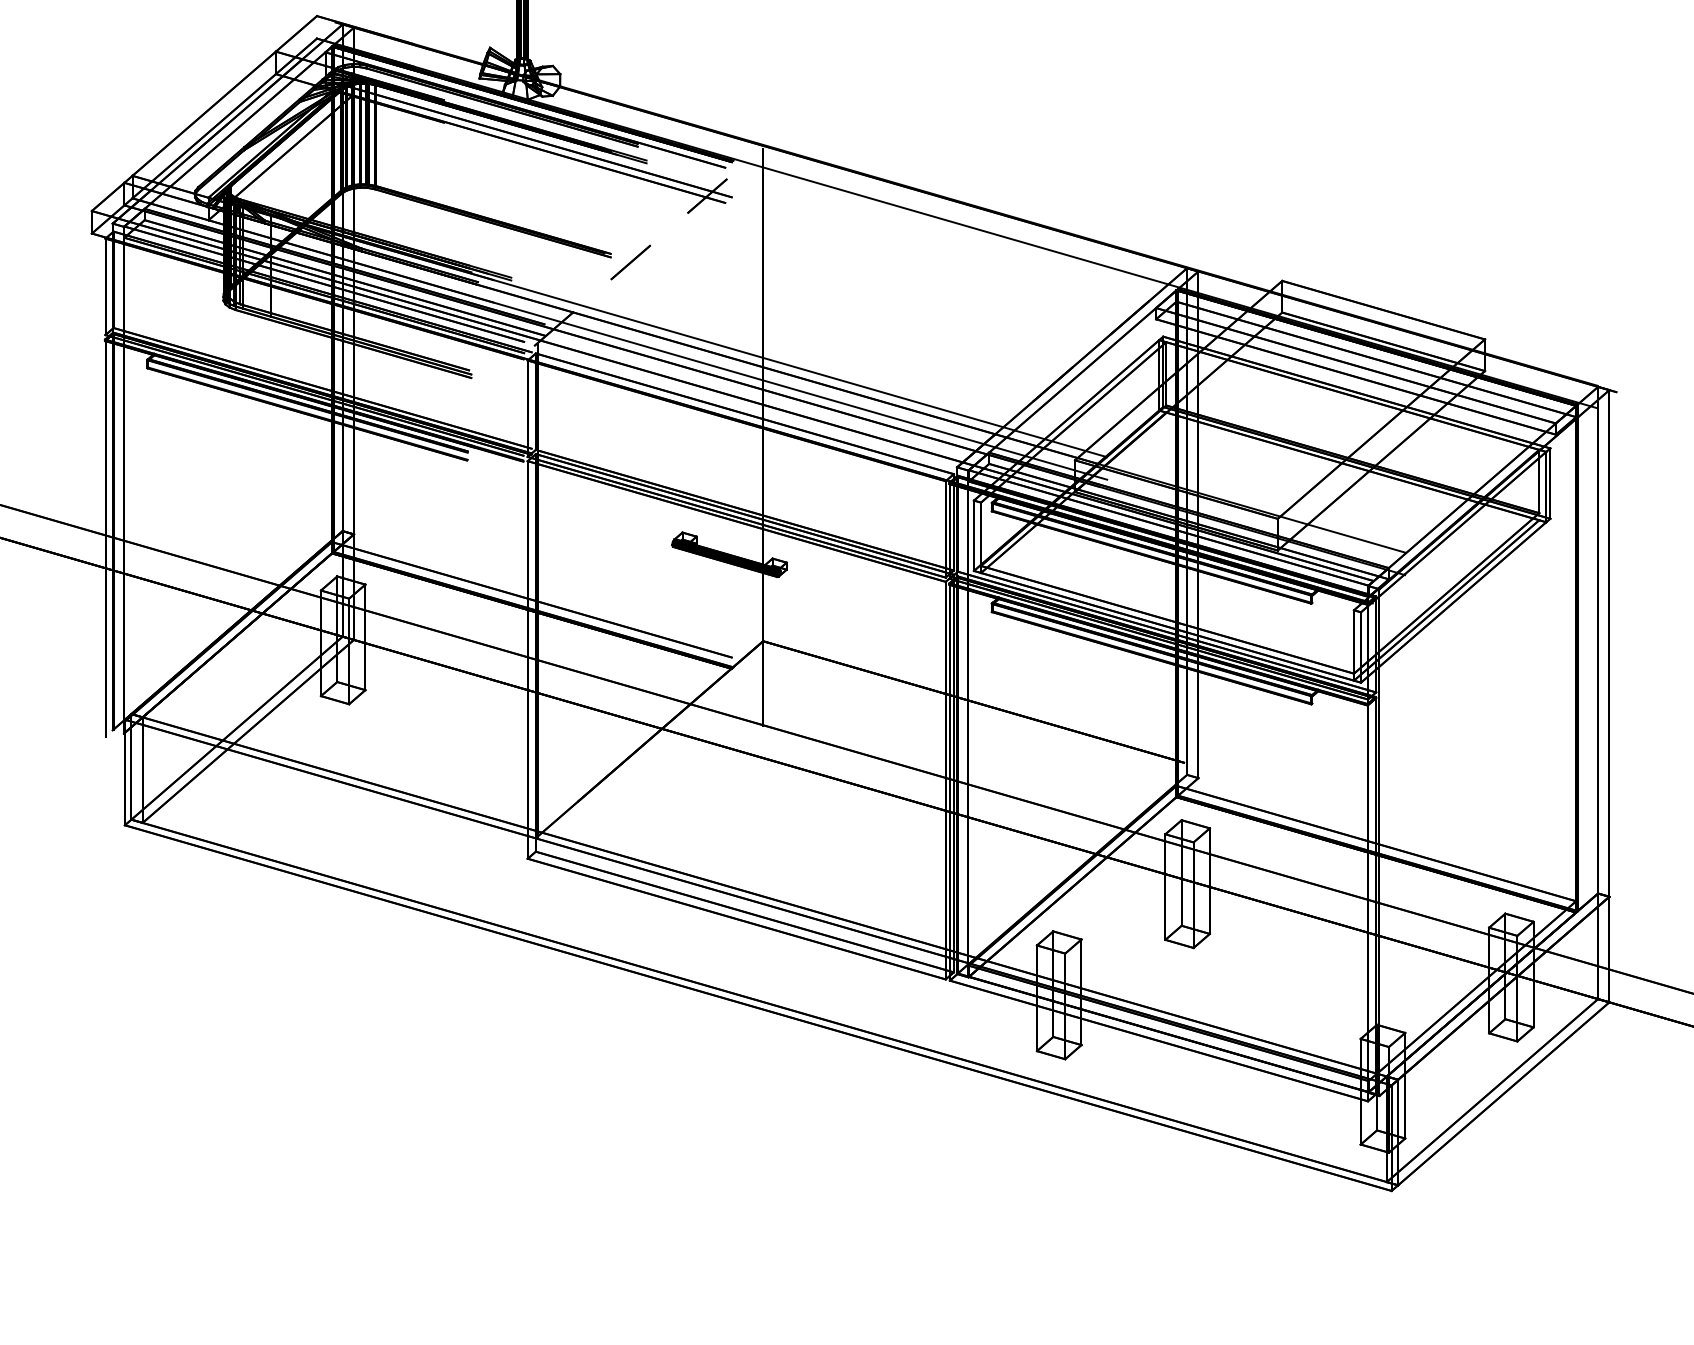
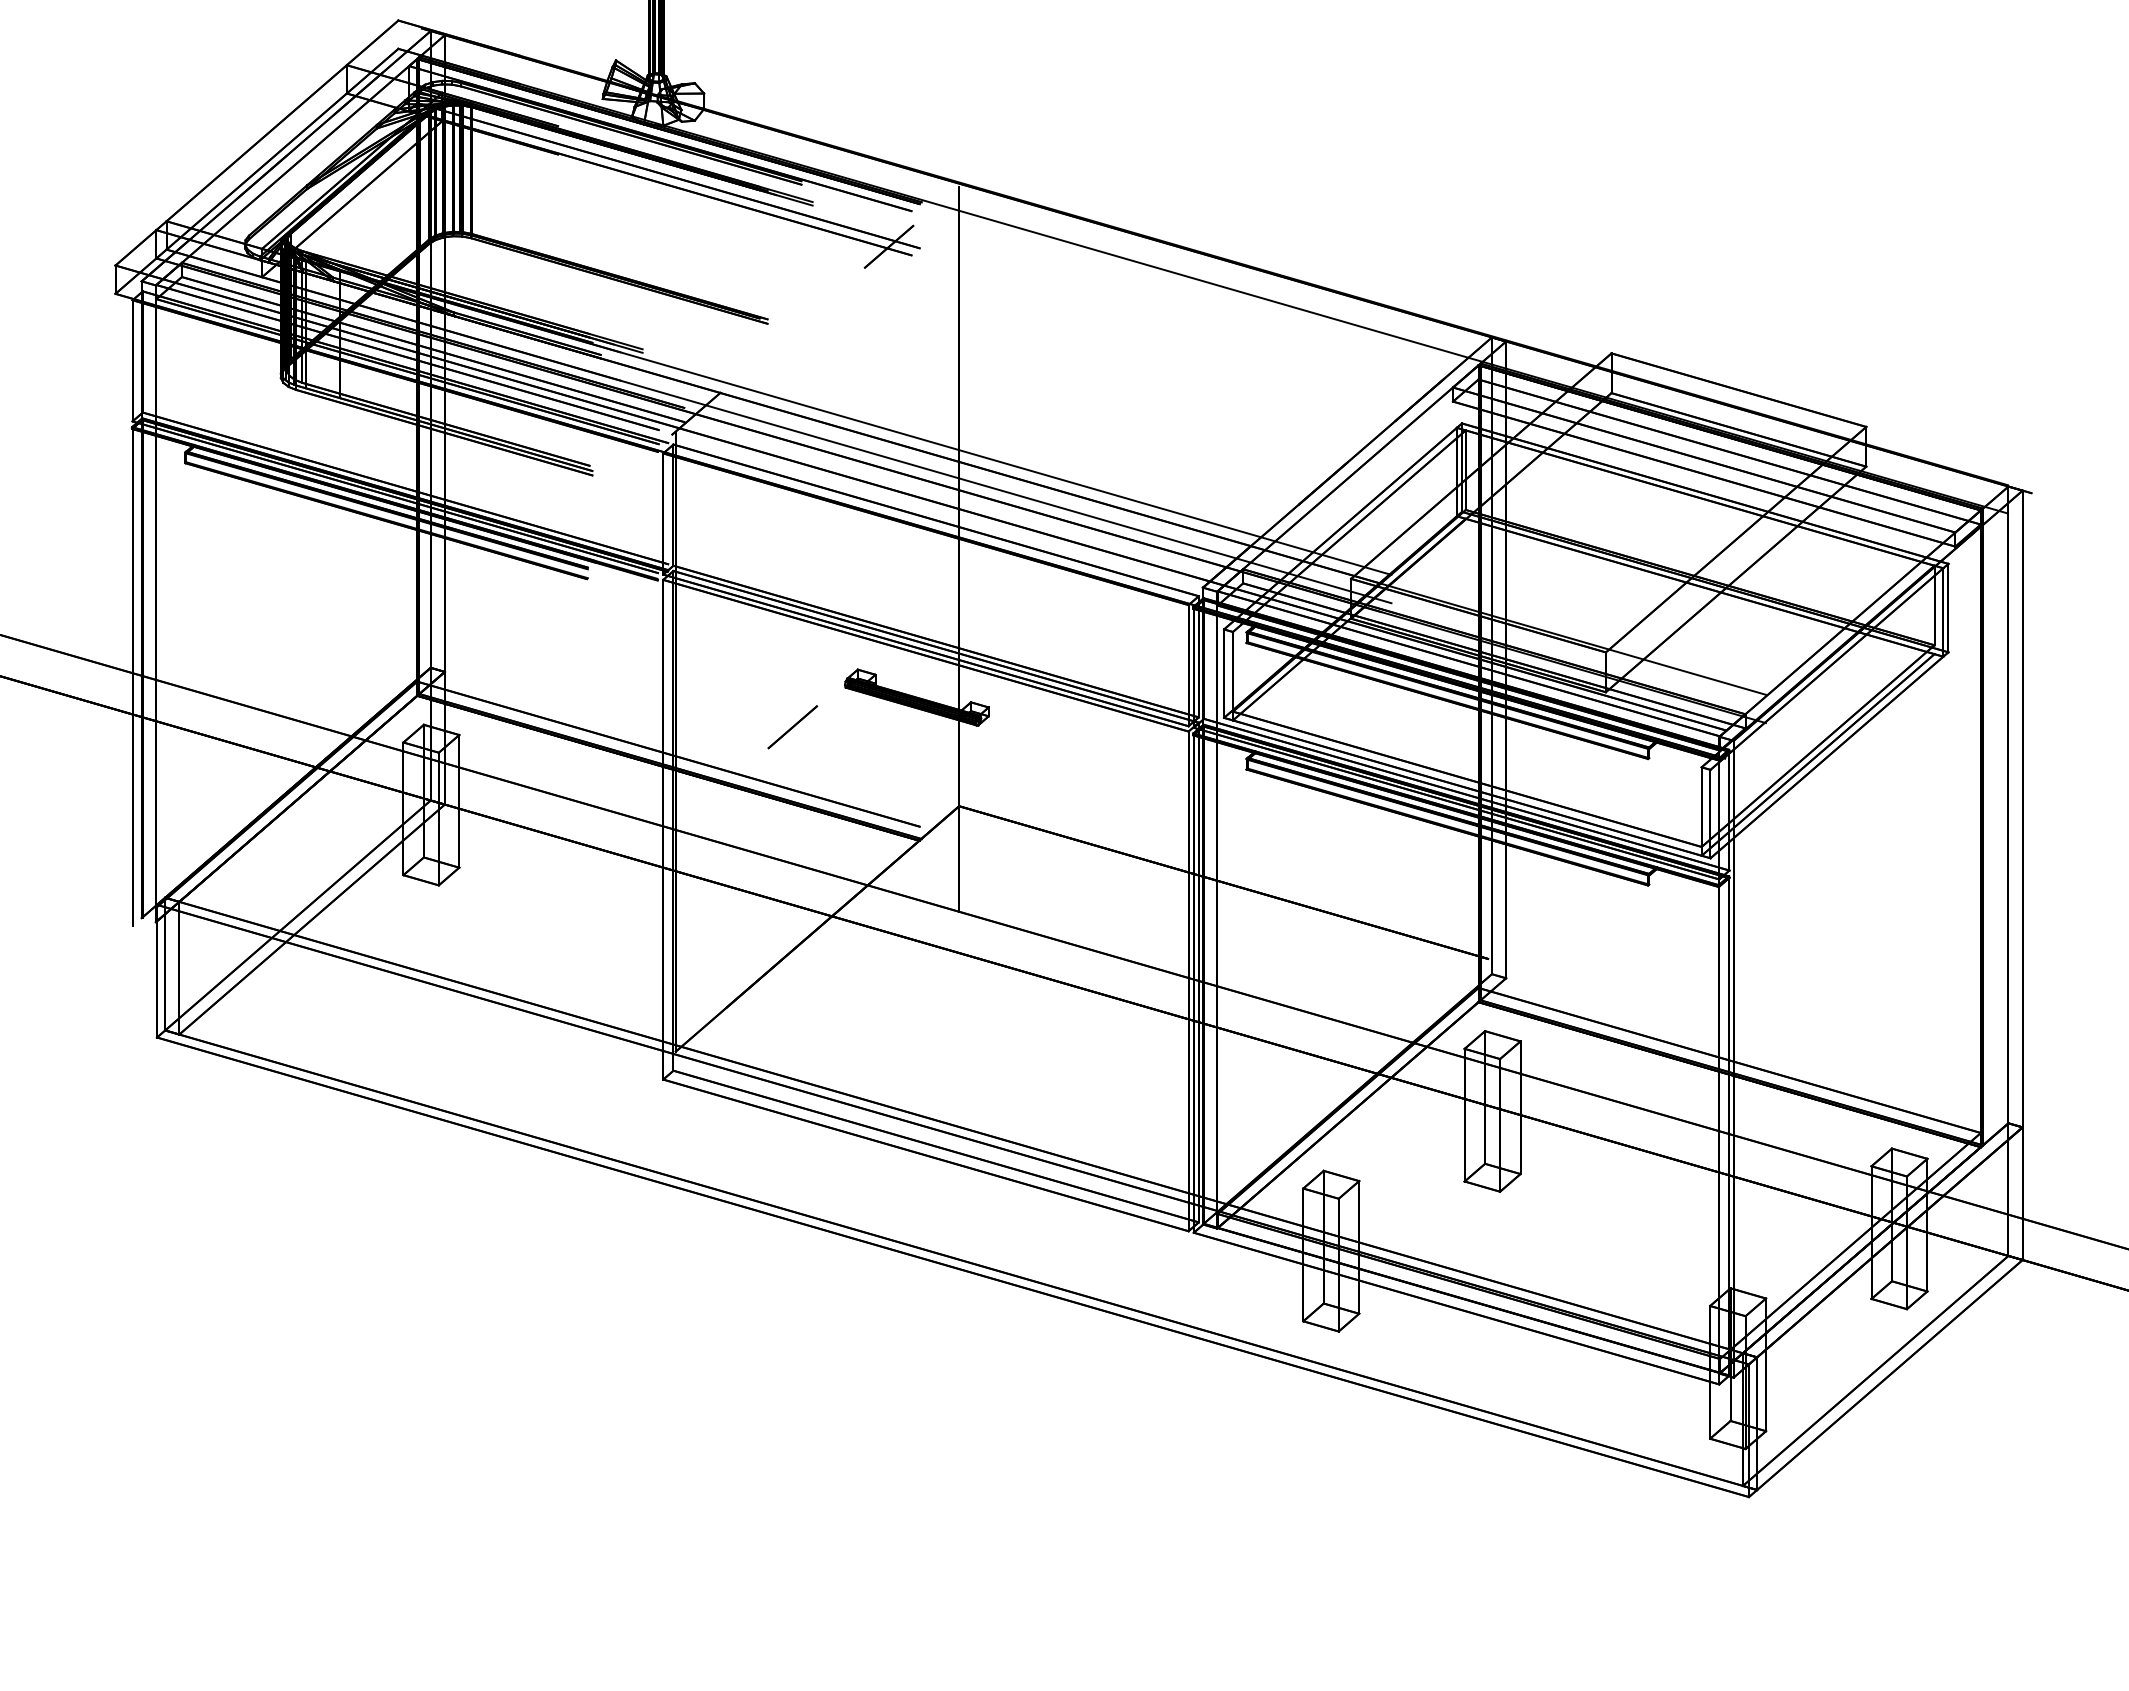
line: (630, 262) -> (792, 727), moved

